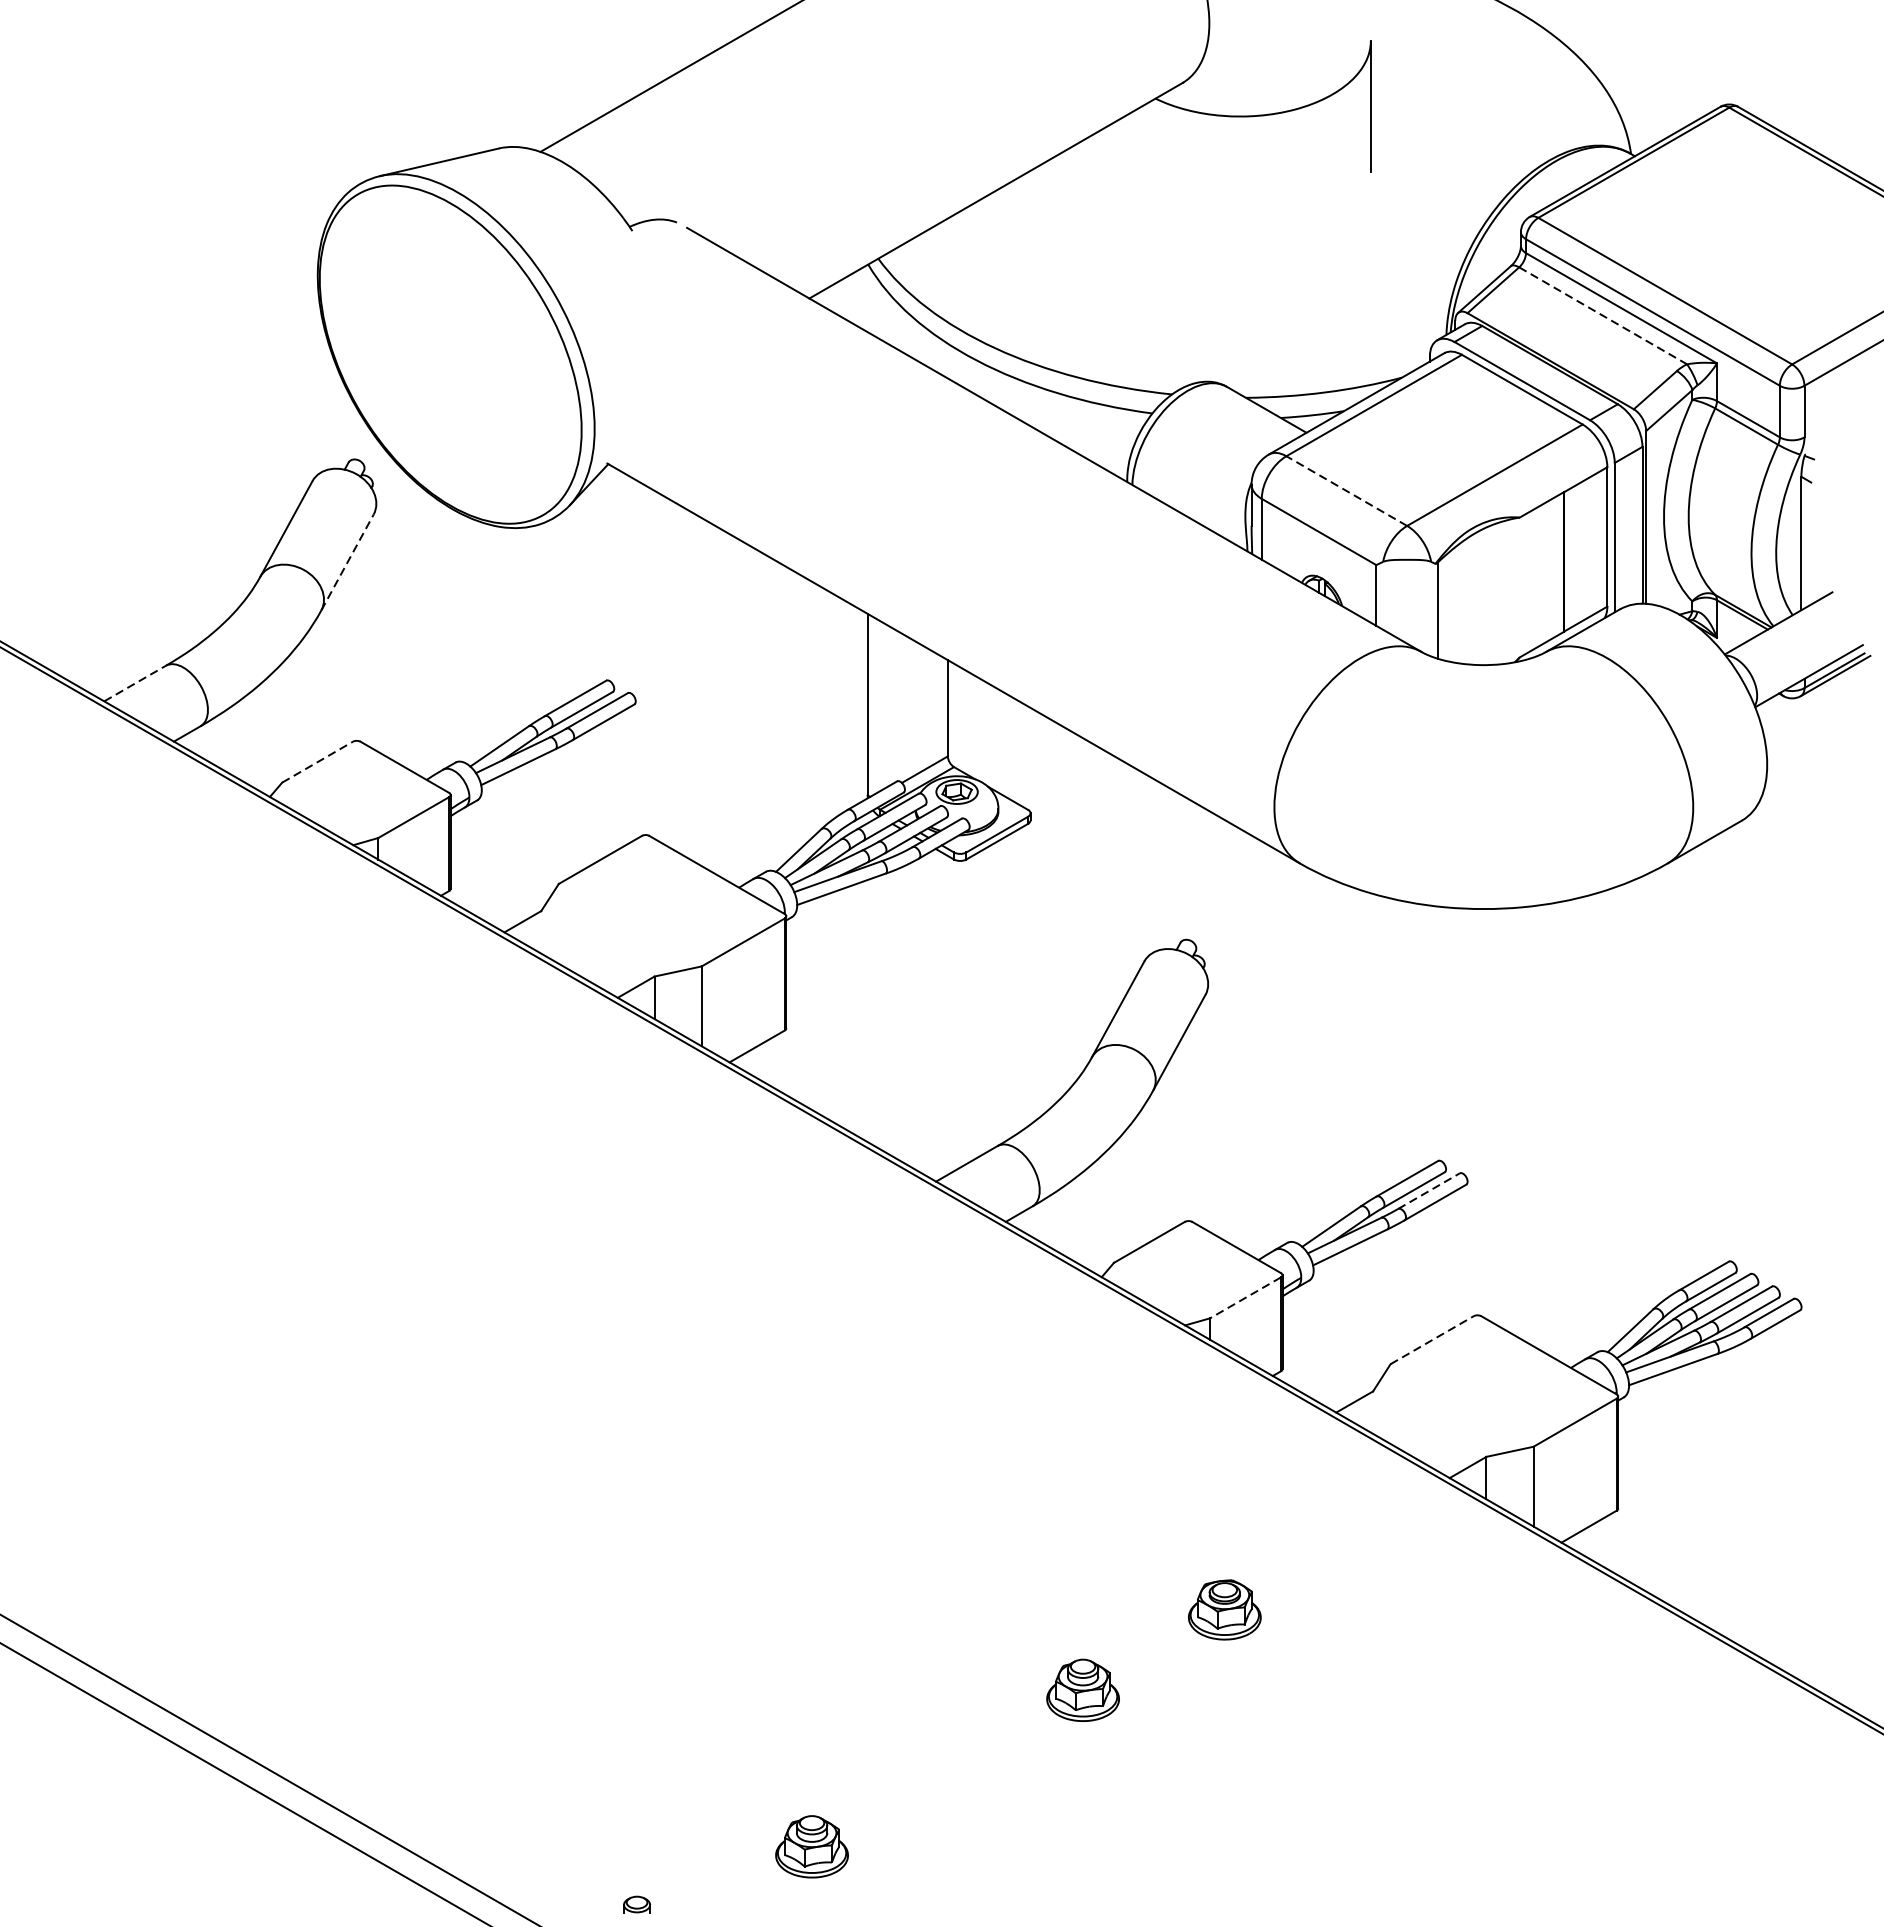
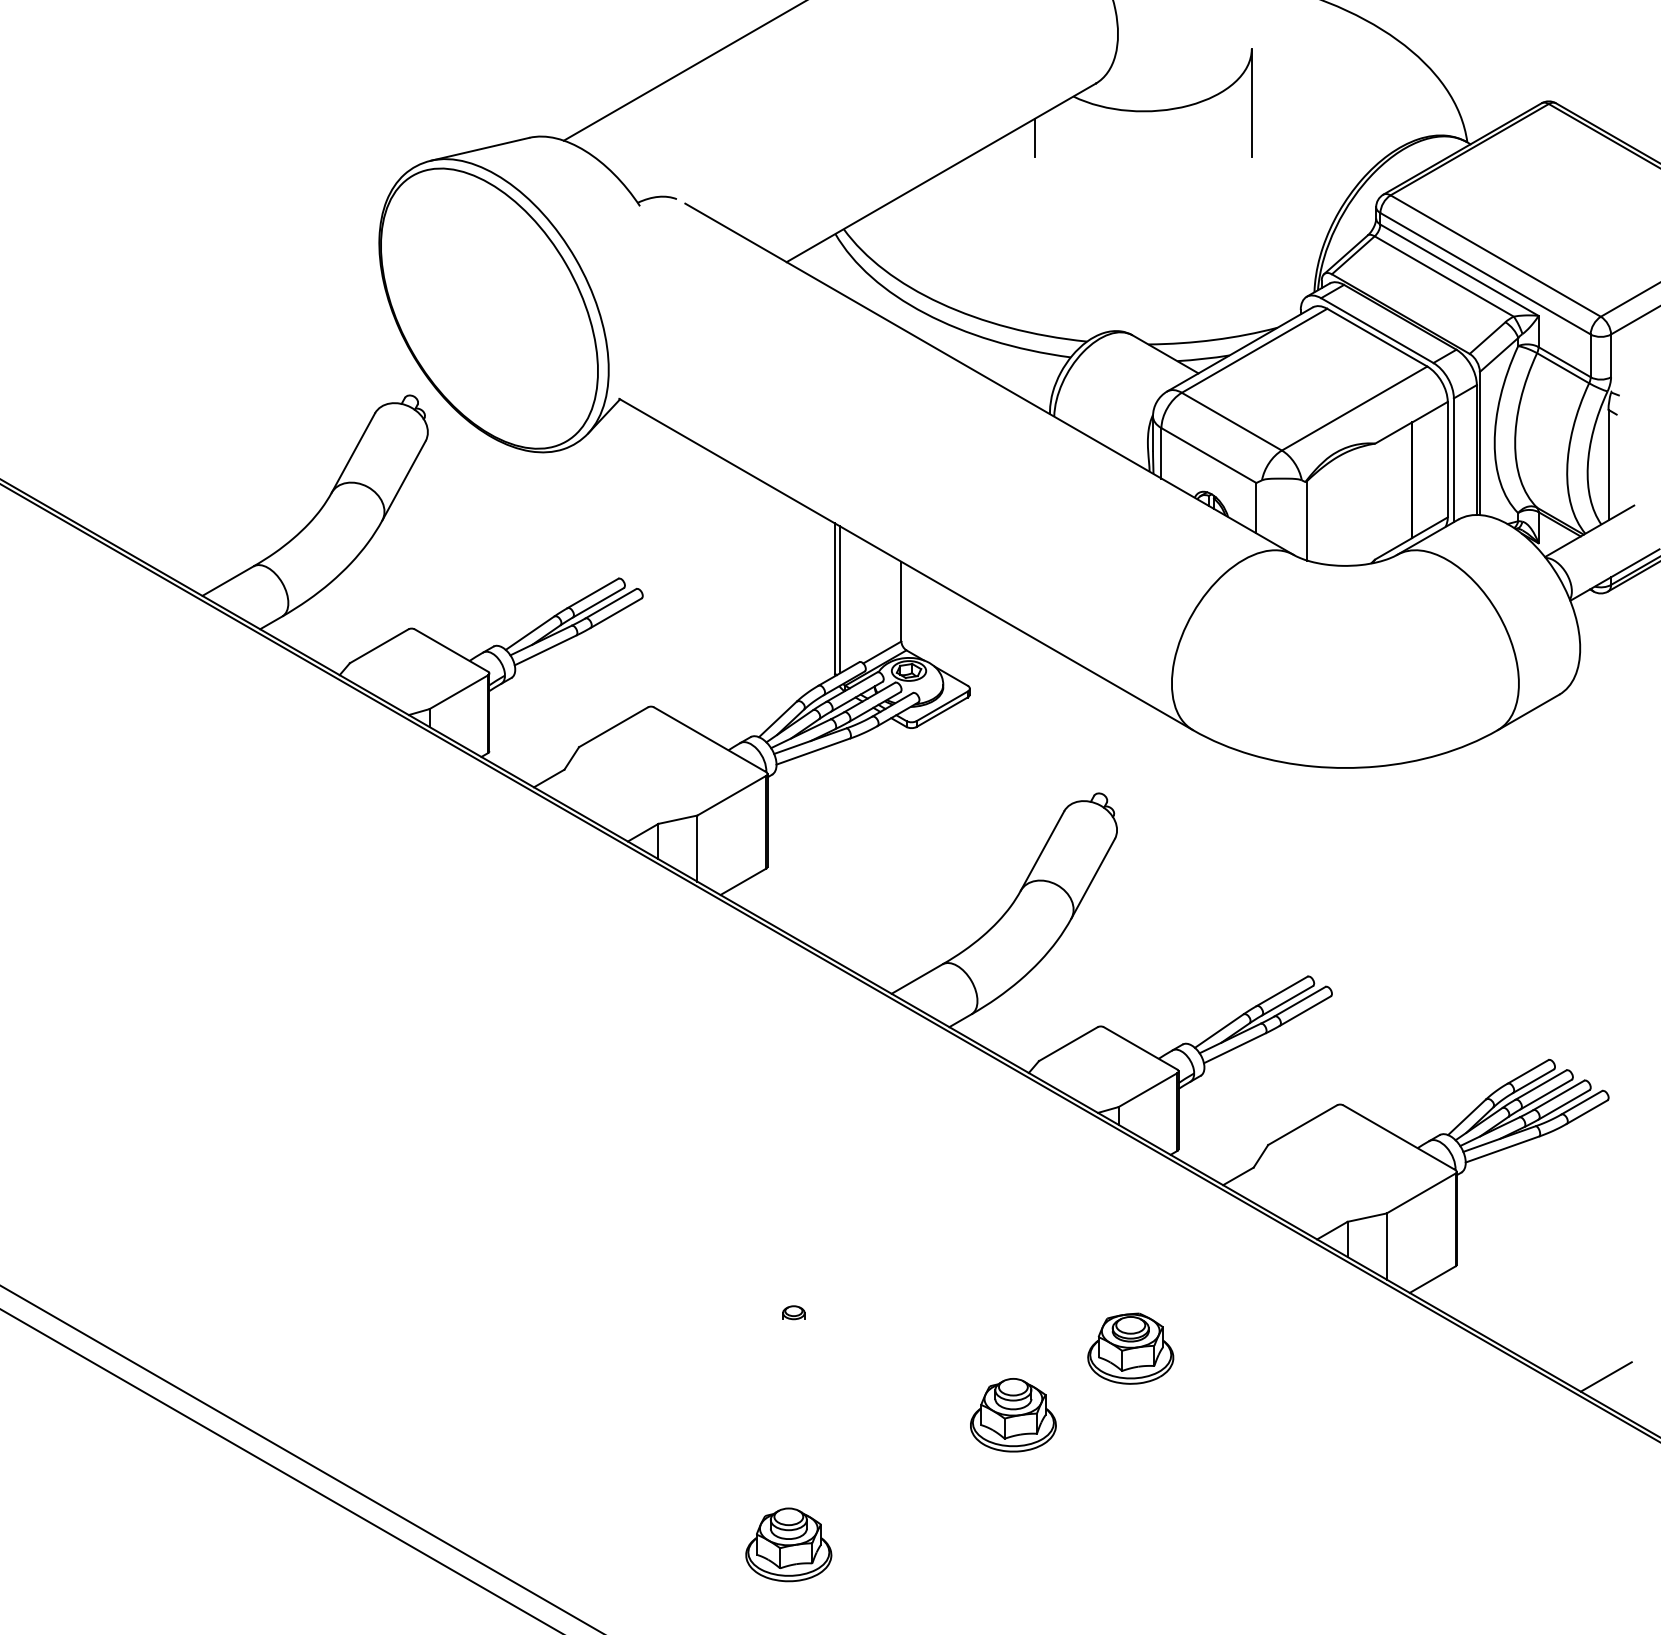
line: (1109, 148) -> (1035, 137), added
line: (1603, 315) -> (1444, 276), dashed -> solid
line: (1346, 490) -> (1231, 421), dashed -> solid
line: (348, 562) -> (404, 480), dashed -> solid
line: (135, 682) -> (228, 580), dashed -> solid
line: (874, 705) -> (840, 599), added
line: (317, 762) -> (379, 646), dashed -> solid
line: (1428, 1190) -> (1299, 1001), dashed -> solid
line: (1246, 1298) -> (1148, 1090), dashed -> solid
line: (1432, 1340) -> (1302, 1125), dashed -> solid
part: (1224, 1609) -> (1130, 1348), size x1.43
line: (1797, 1643) -> (1605, 1376), added
part: (1083, 1690) -> (1013, 1415), size x1.43
part: (811, 1846) -> (788, 1544), size x1.43
part: (636, 1904) -> (793, 1312), moved

